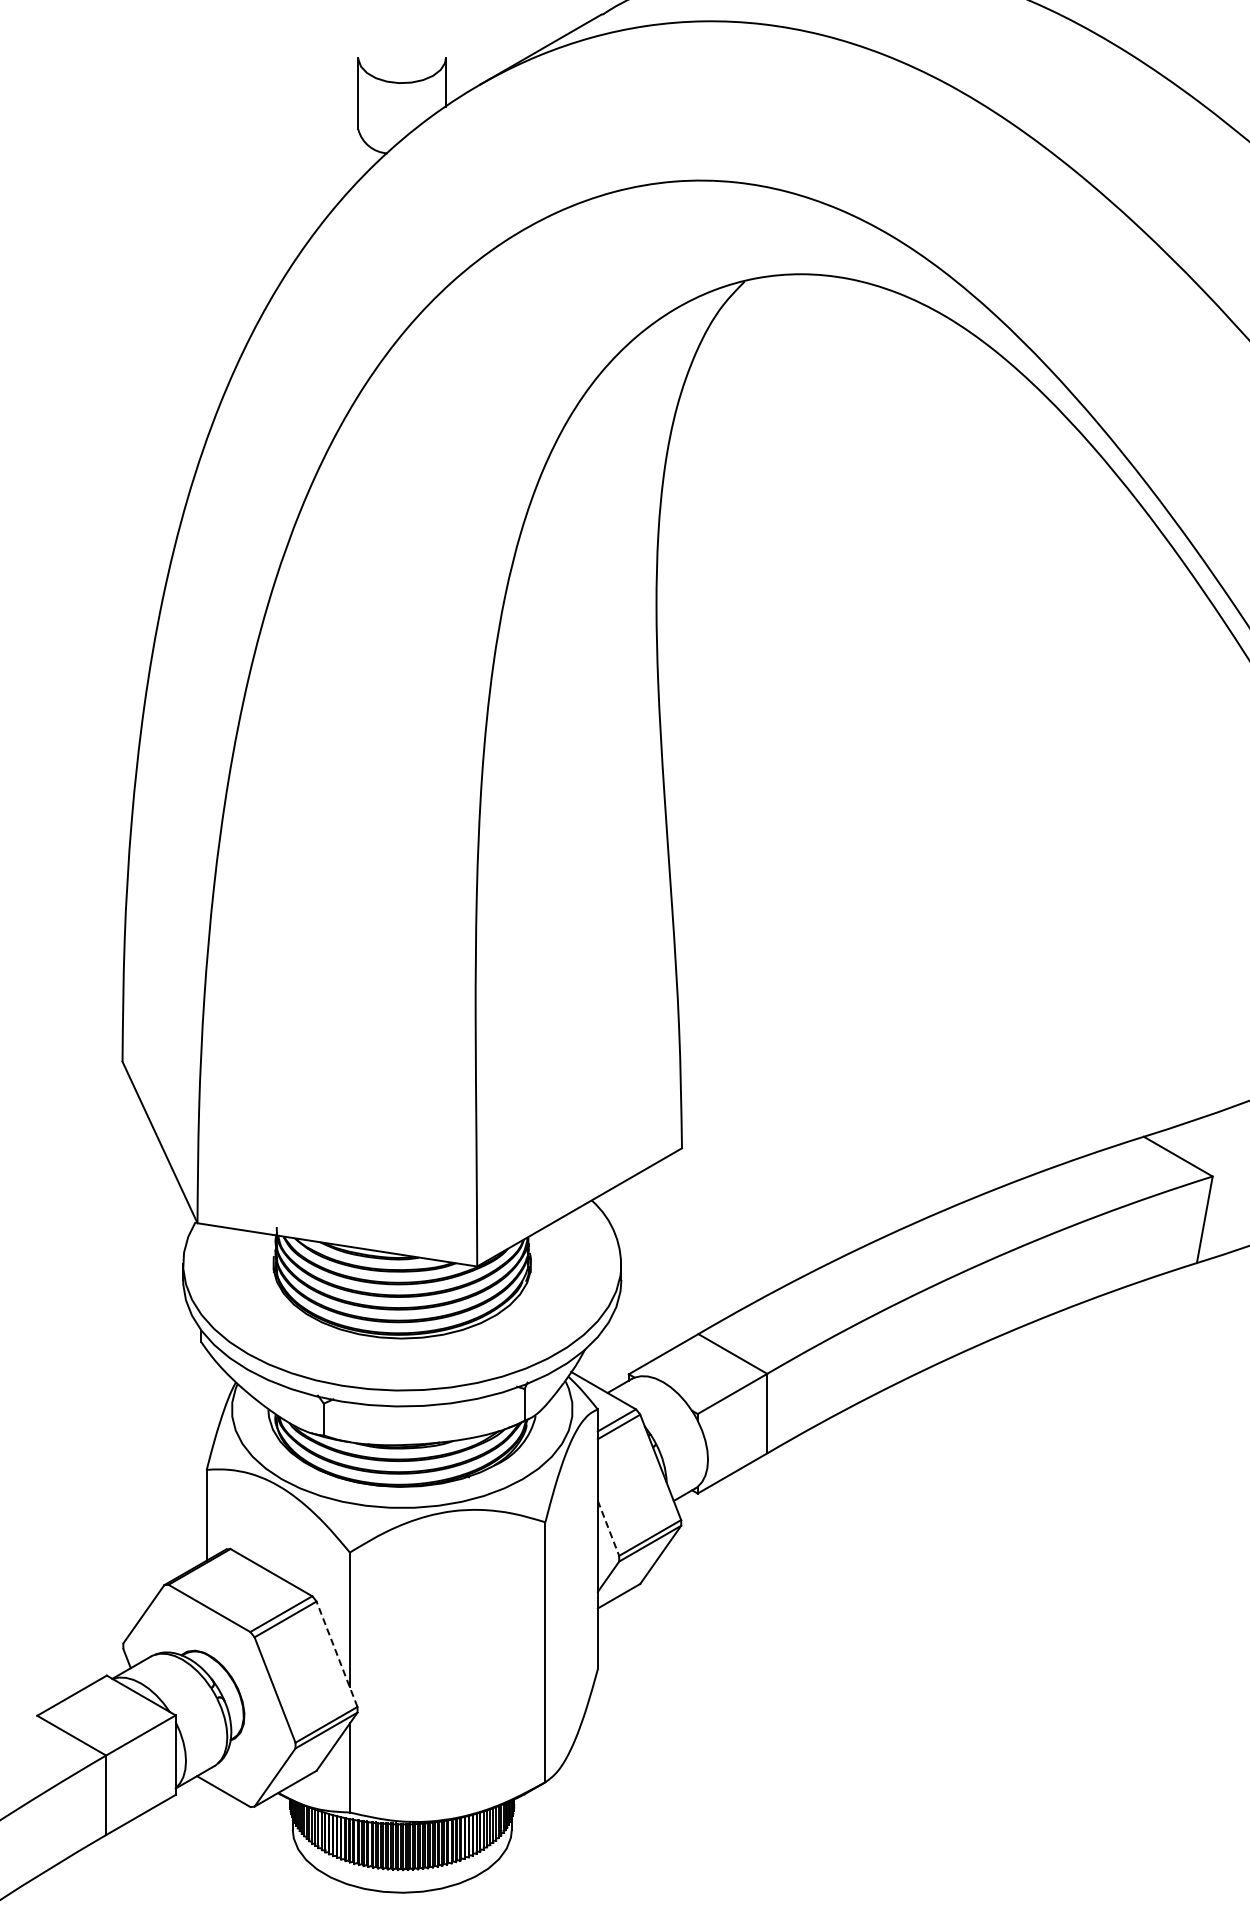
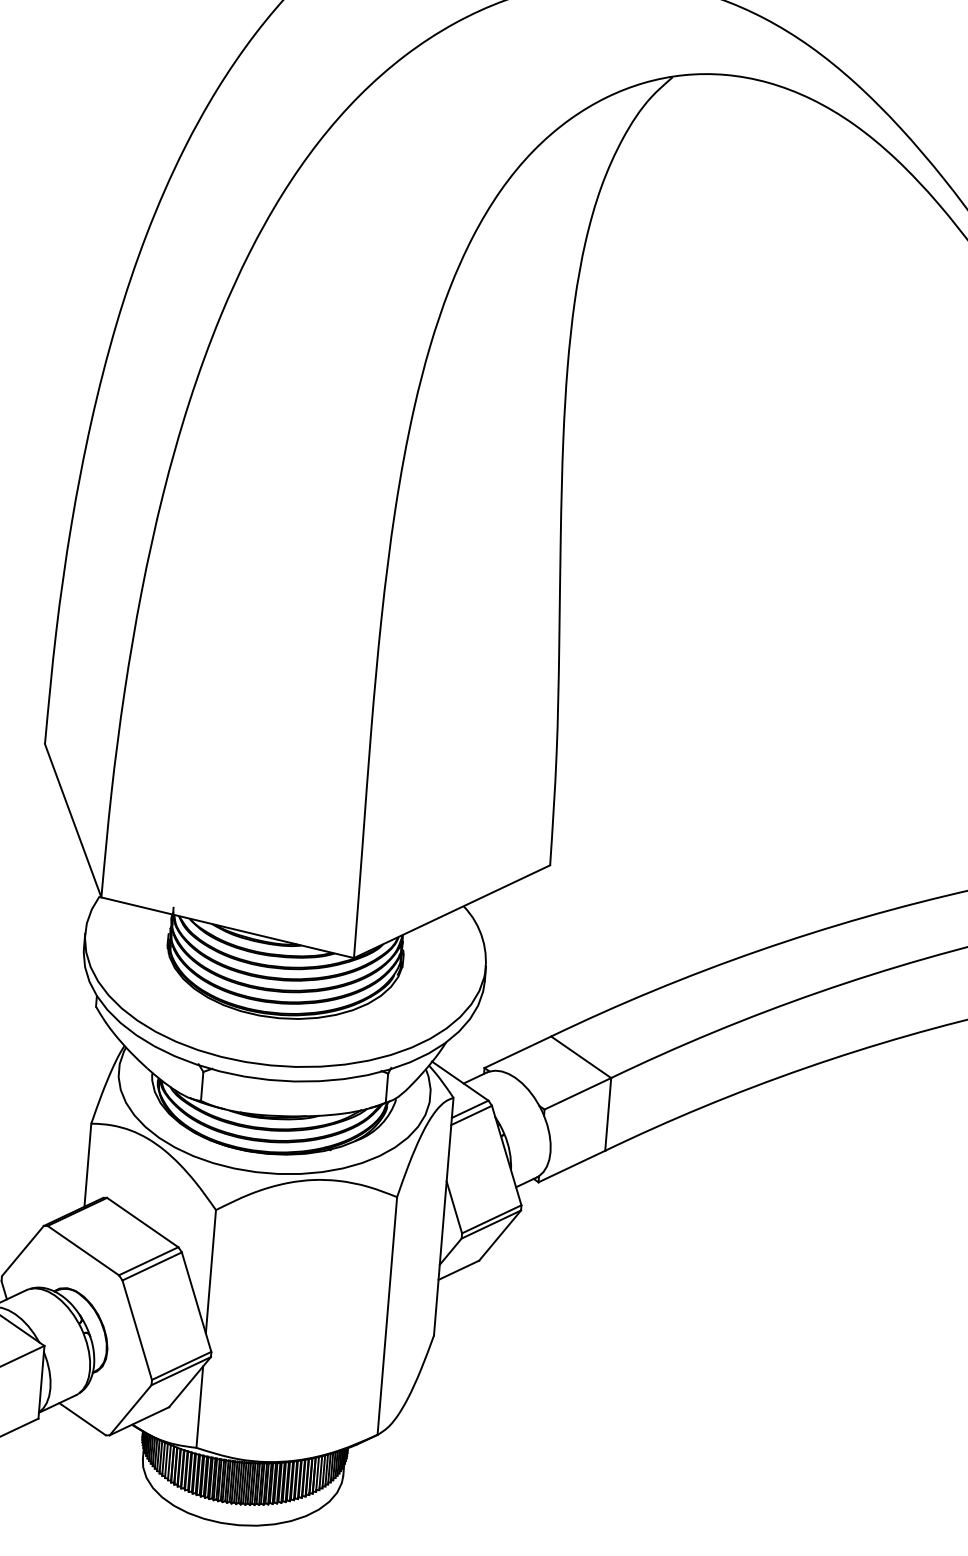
line: (608, 1528) -> (454, 1207), dashed -> solid
line: (337, 1654) -> (197, 1302), dashed -> solid

